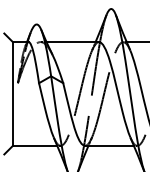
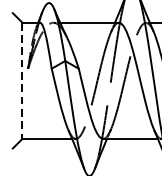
line: (12, 93) -> (21, 80), solid -> dashed

